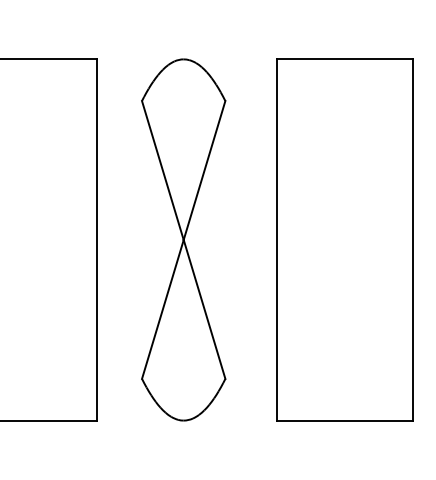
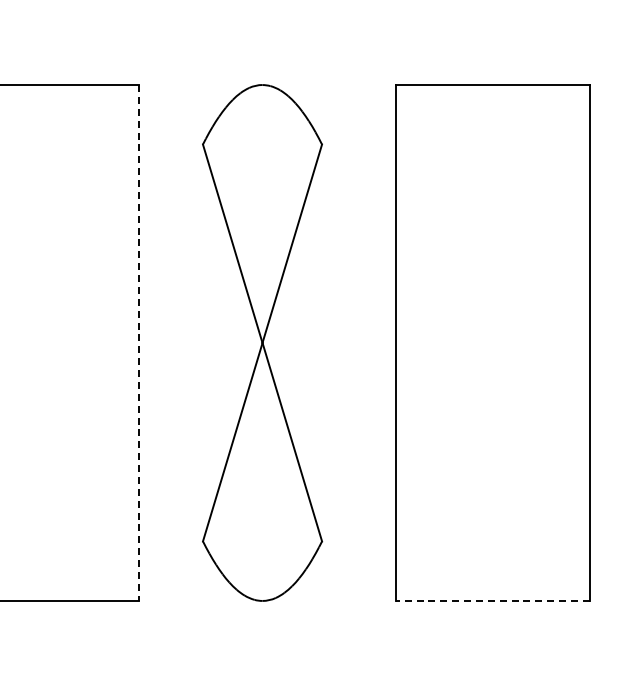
line: (96, 240) -> (138, 343), solid -> dashed
line: (345, 420) -> (493, 600), solid -> dashed

